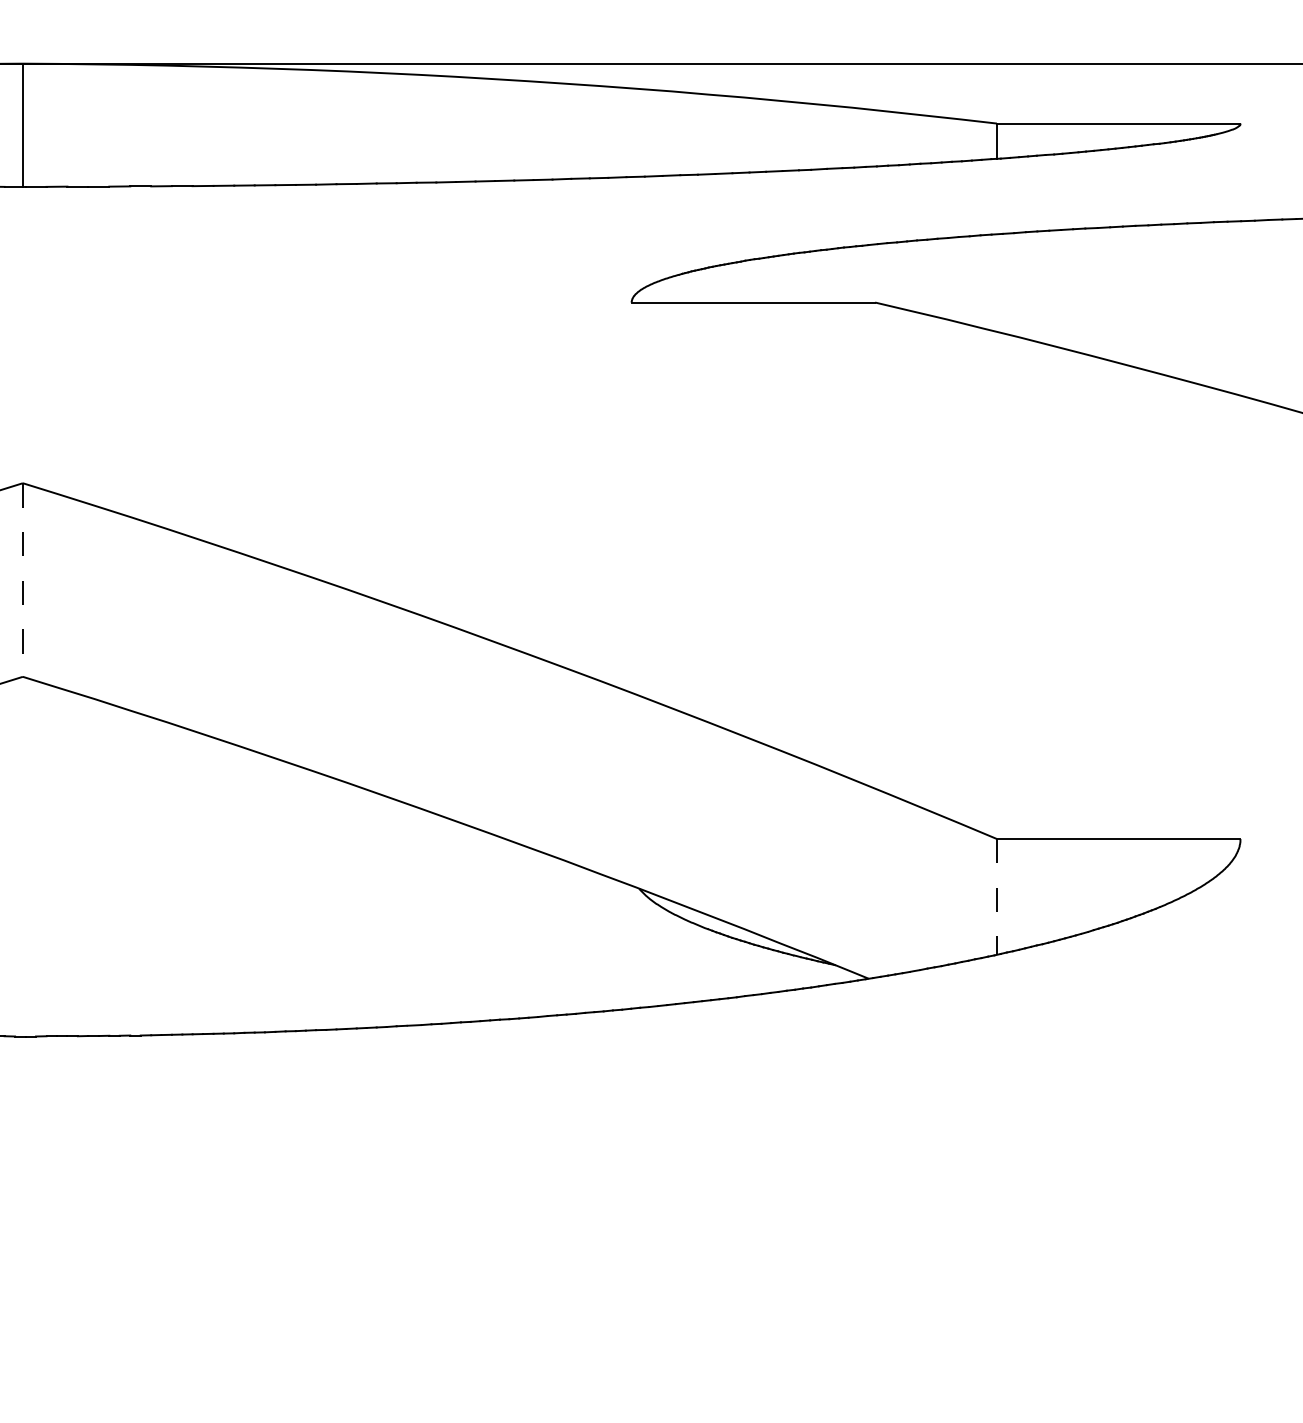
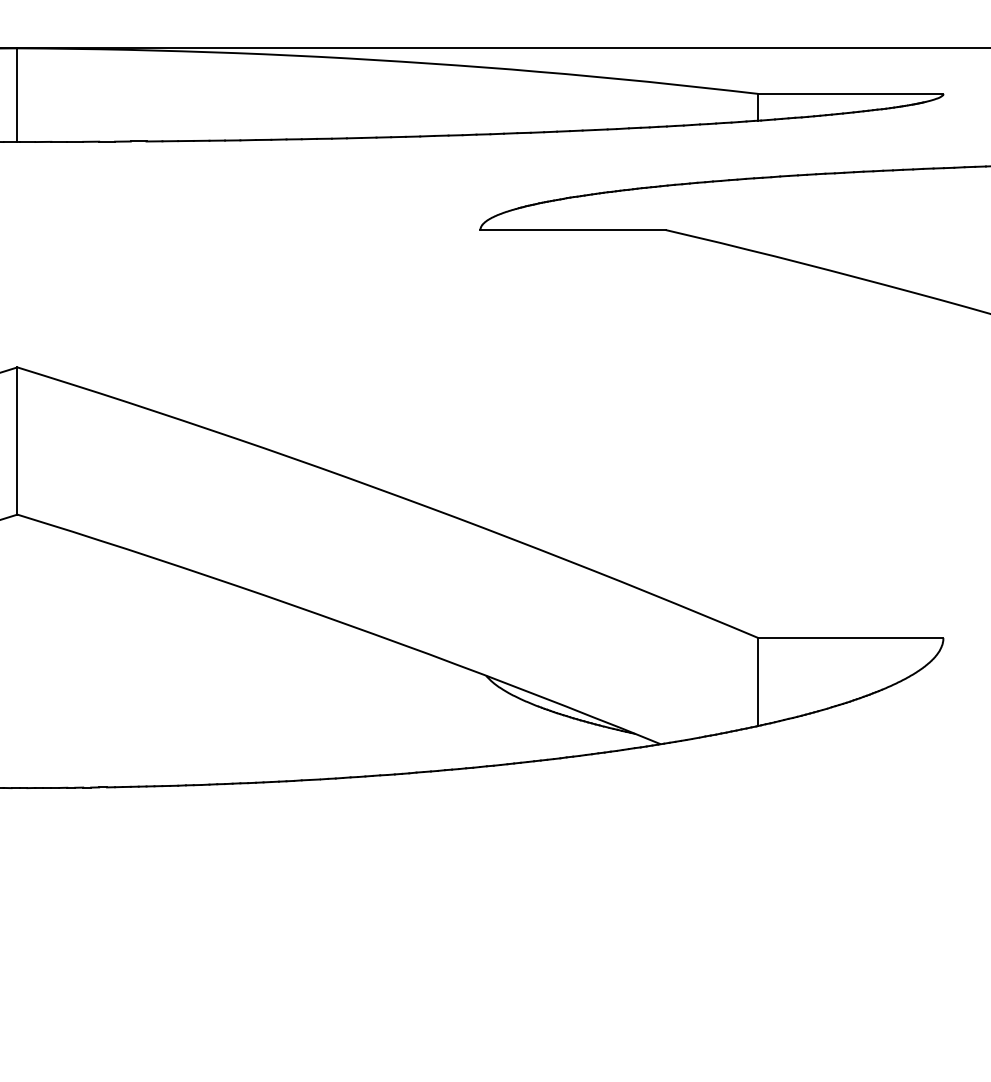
line: (22, 580) -> (17, 441), dashed -> solid
line: (997, 896) -> (758, 681), dashed -> solid

